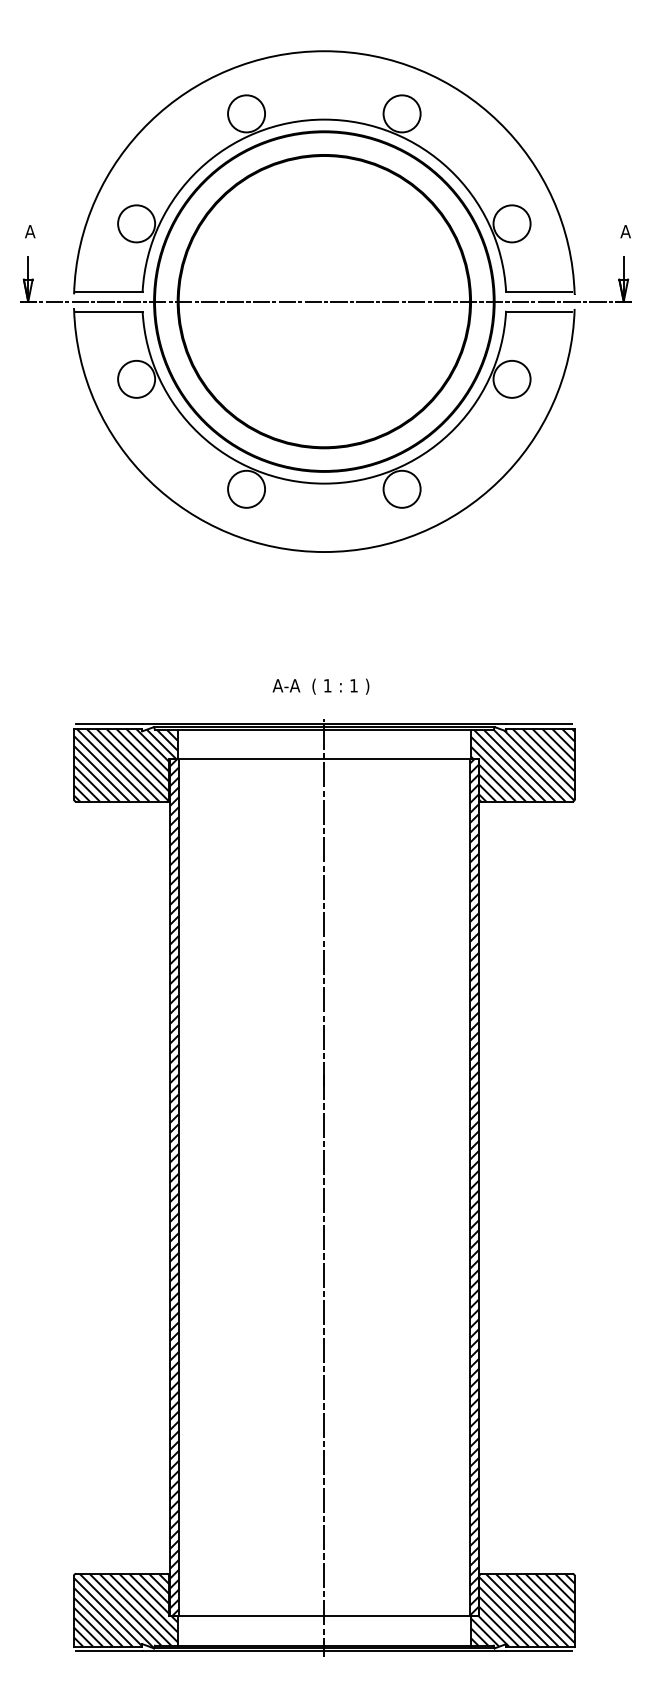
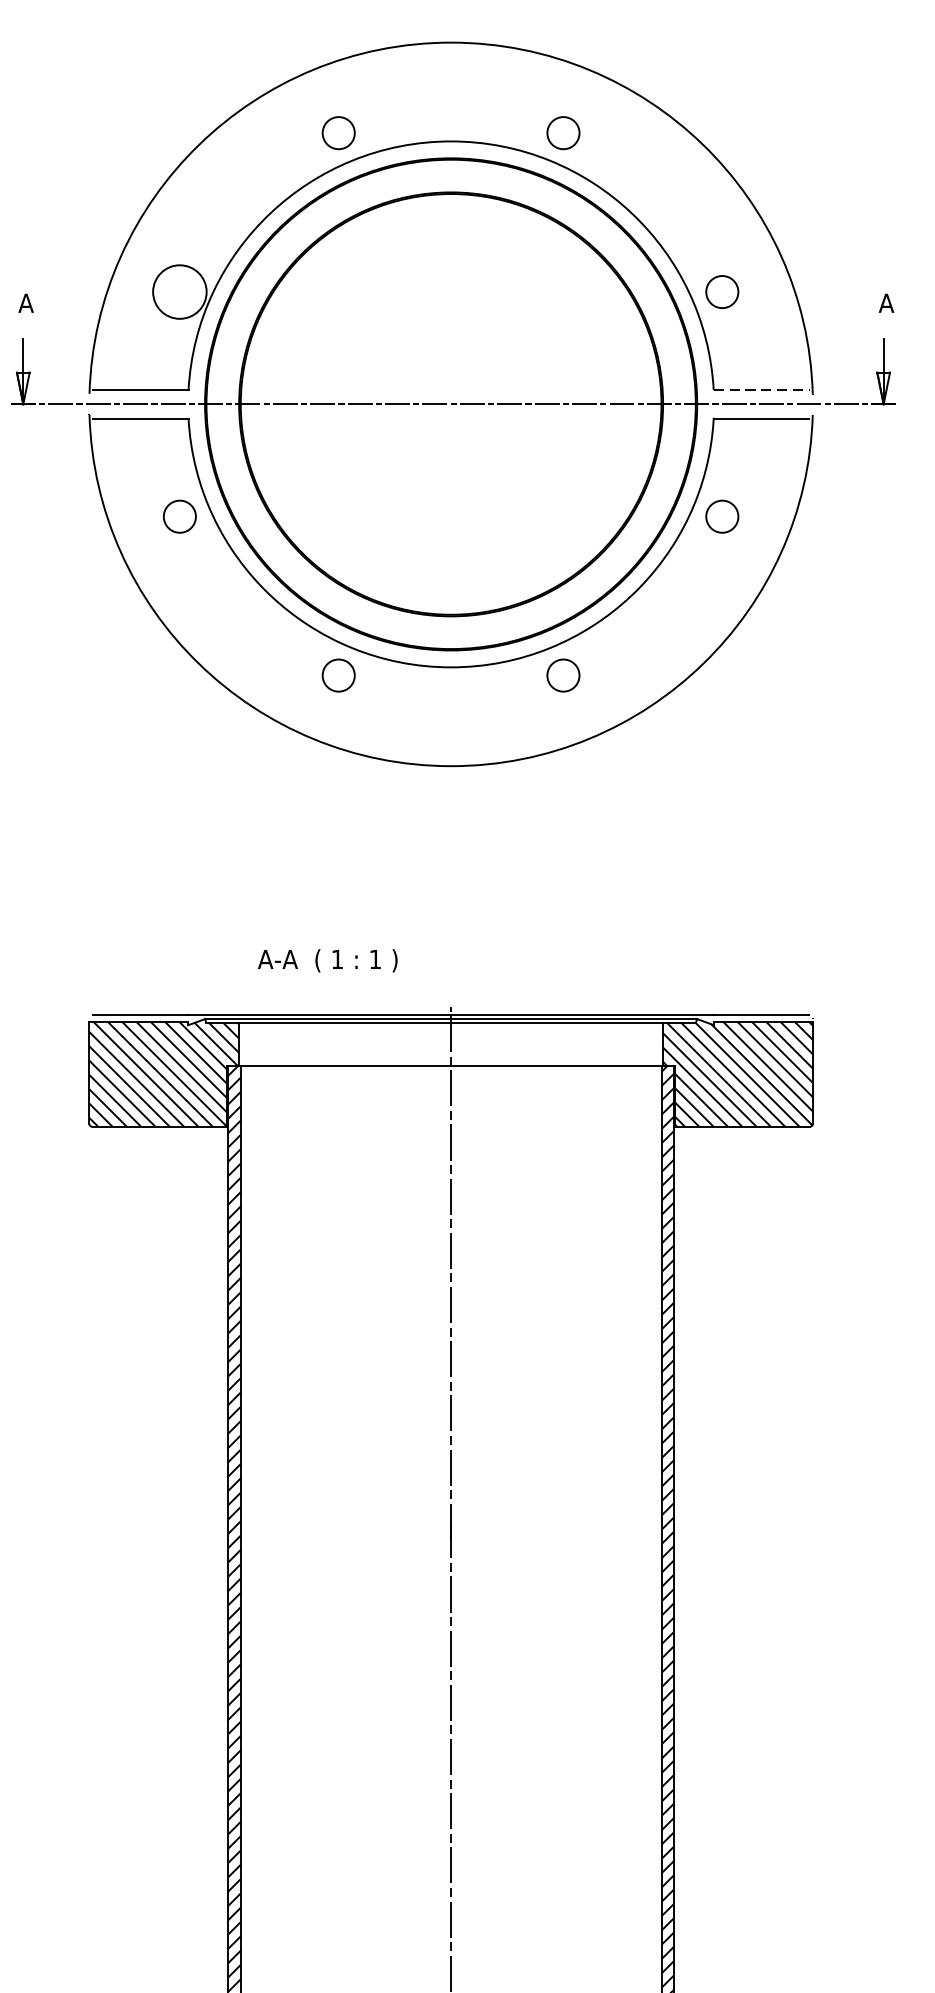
circle: (246, 113) -> (338, 132), size x0.6
circle: (401, 113) -> (562, 132), size x0.6
circle: (511, 223) -> (721, 291), size x0.6
line: (539, 291) -> (761, 389), solid -> dashed
circle: (136, 378) -> (179, 515), size x0.6
circle: (511, 378) -> (721, 515), size x0.6
circle: (246, 488) -> (338, 674), size x0.6
circle: (401, 488) -> (562, 674), size x0.6
text: (320, 686) -> (327, 960), moved

